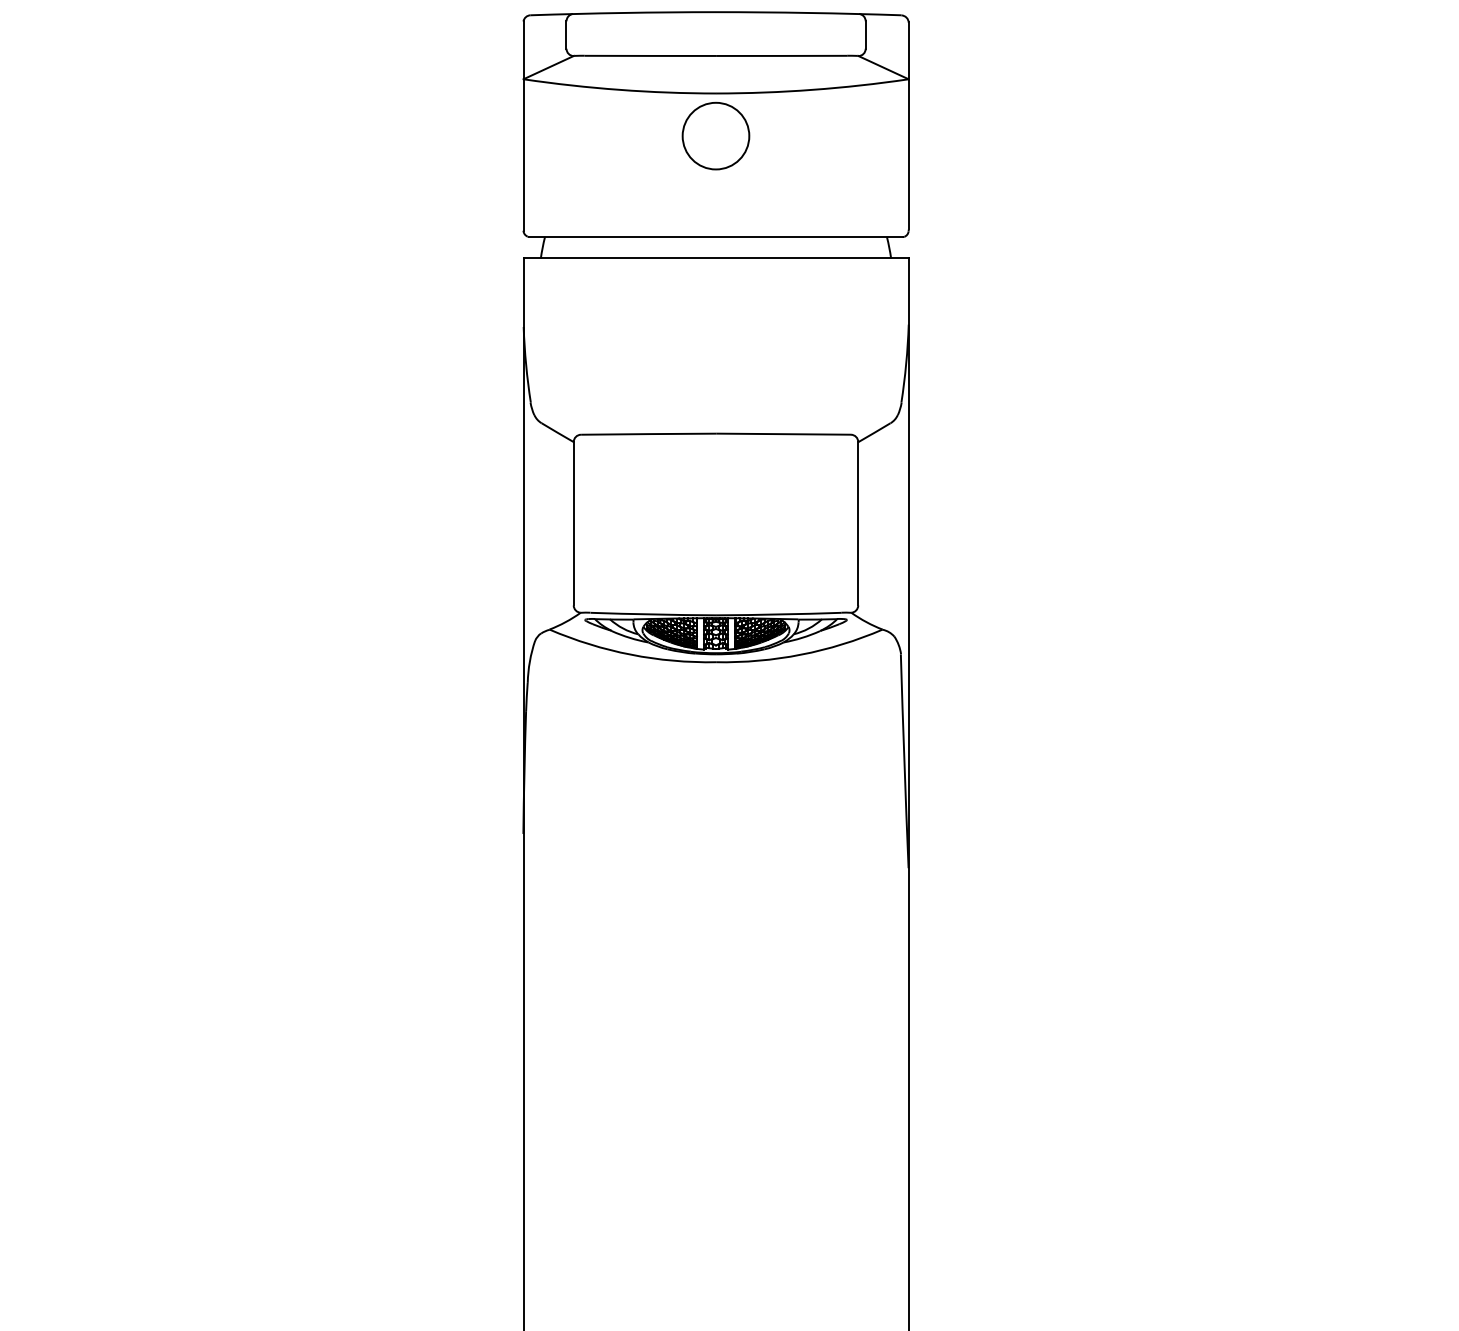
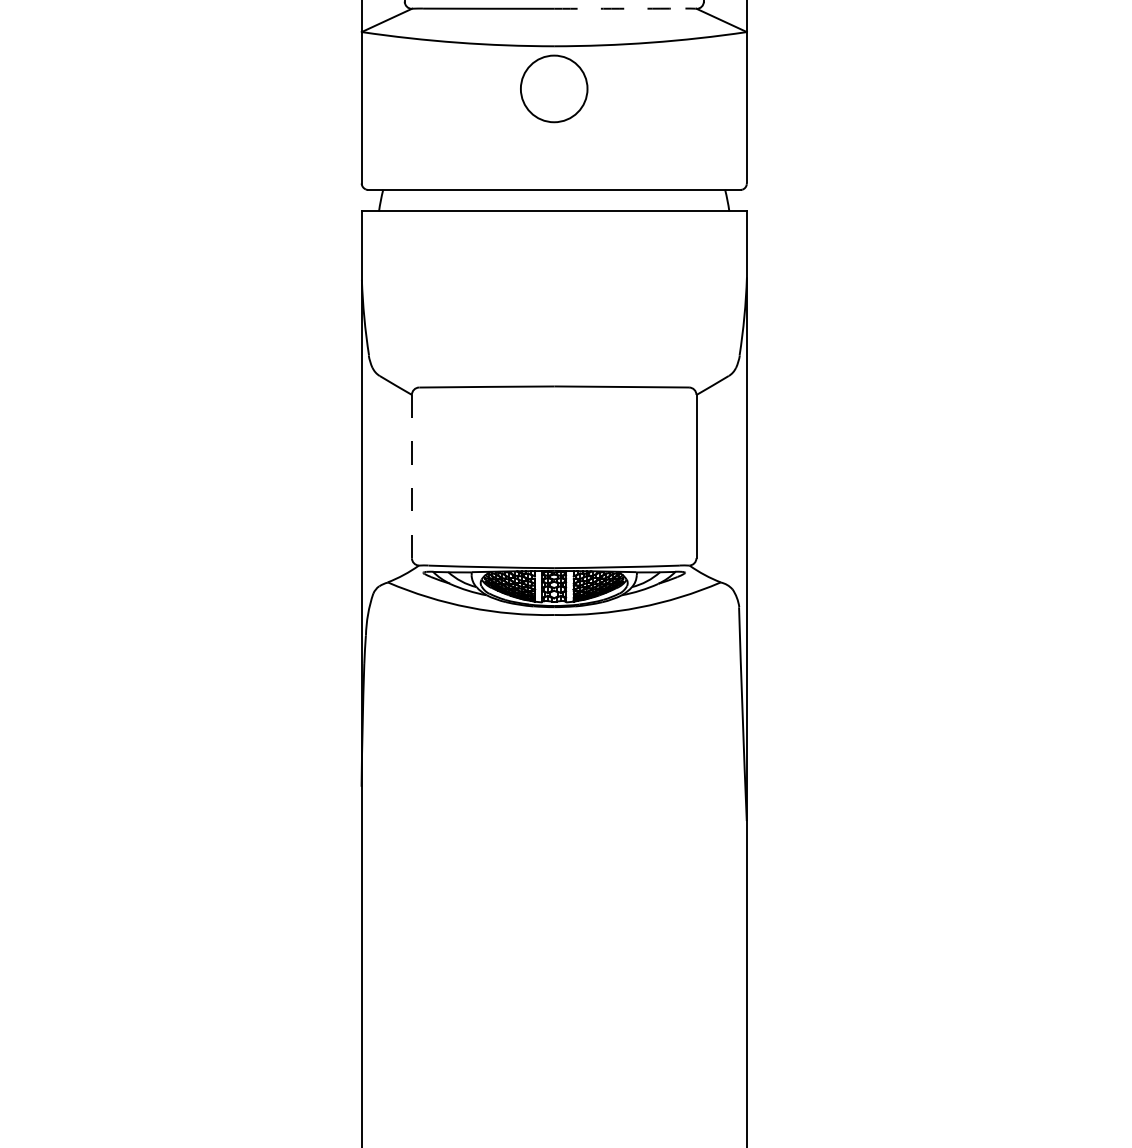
arc: (781, 55) -> (619, 8), solid -> dashed
line: (573, 523) -> (411, 476), solid -> dashed

